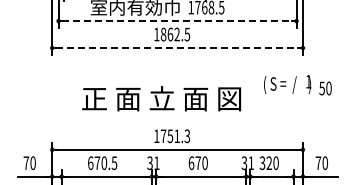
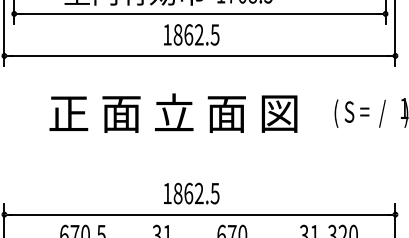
line: (177, 21) -> (199, 14), dashed -> solid
line: (177, 48) -> (199, 56), dashed -> solid
text: (161, 98) -> (173, 112), moved
text: (175, 136) -> (196, 193), 1751.3 -> 1862.5

